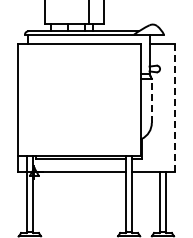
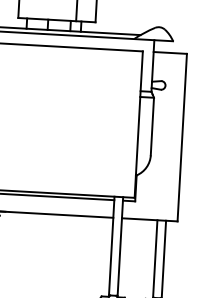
line: (151, 100) -> (152, 126), dashed -> solid
line: (175, 107) -> (182, 136), dashed -> solid

